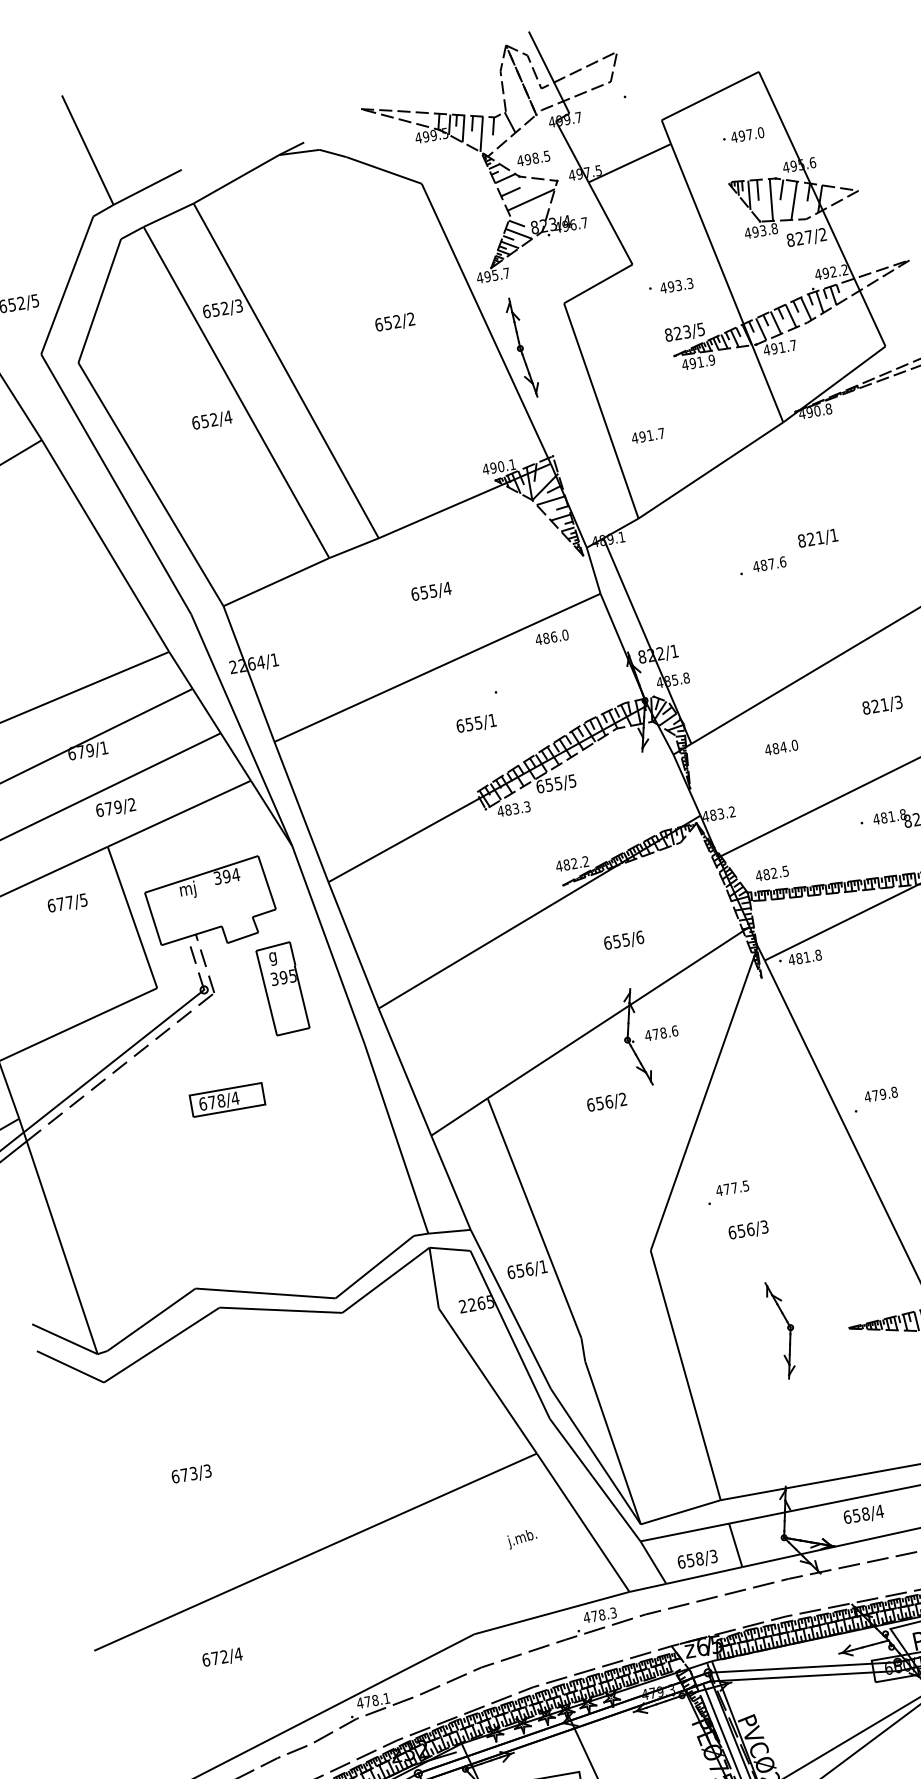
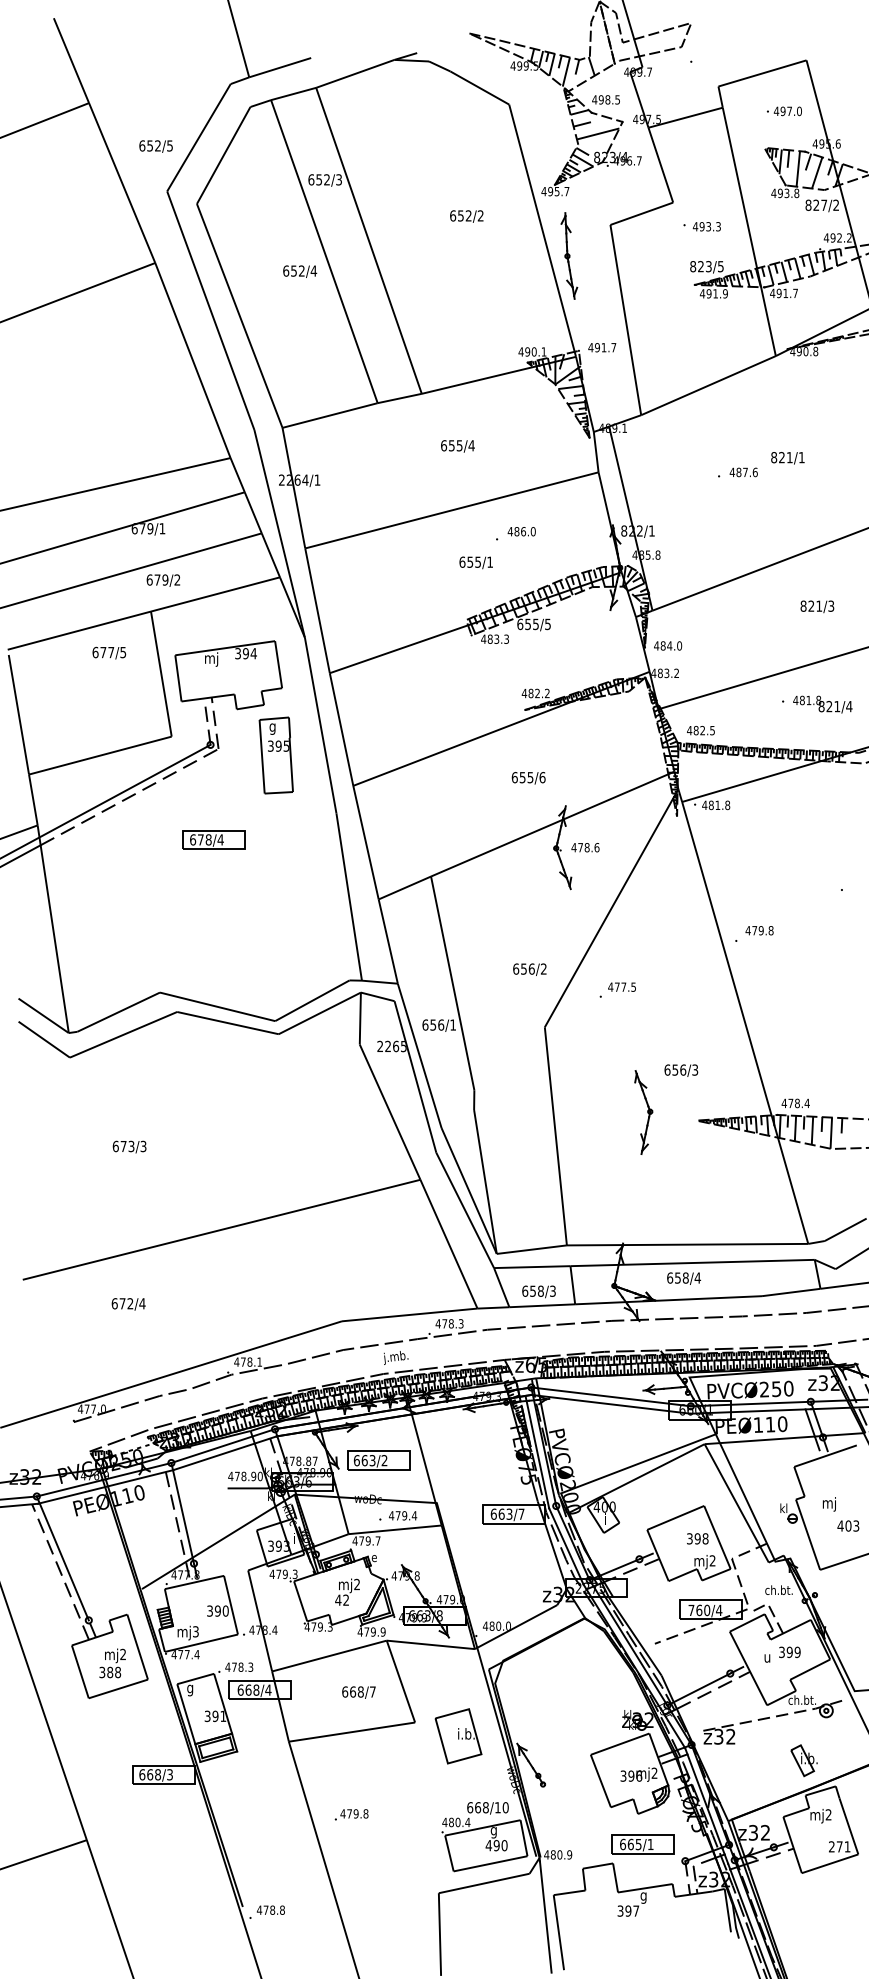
text: (648, 435) -> (602, 347), moved
text: (551, 637) -> (521, 531), moved
text: (781, 747) -> (668, 645), moved
text: (623, 941) -> (528, 778), moved
text: (606, 1102) -> (529, 969), moved
text: (748, 1230) -> (681, 1070), moved
text: (522, 1538) -> (396, 1357), moved

